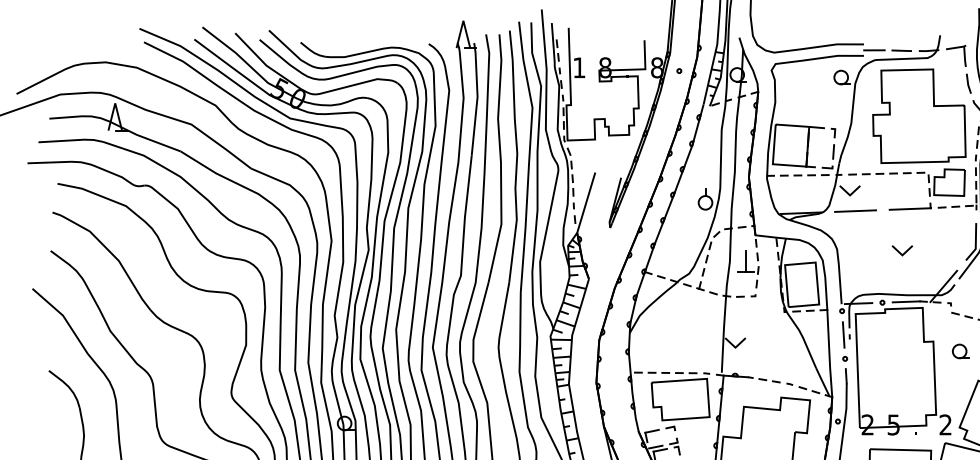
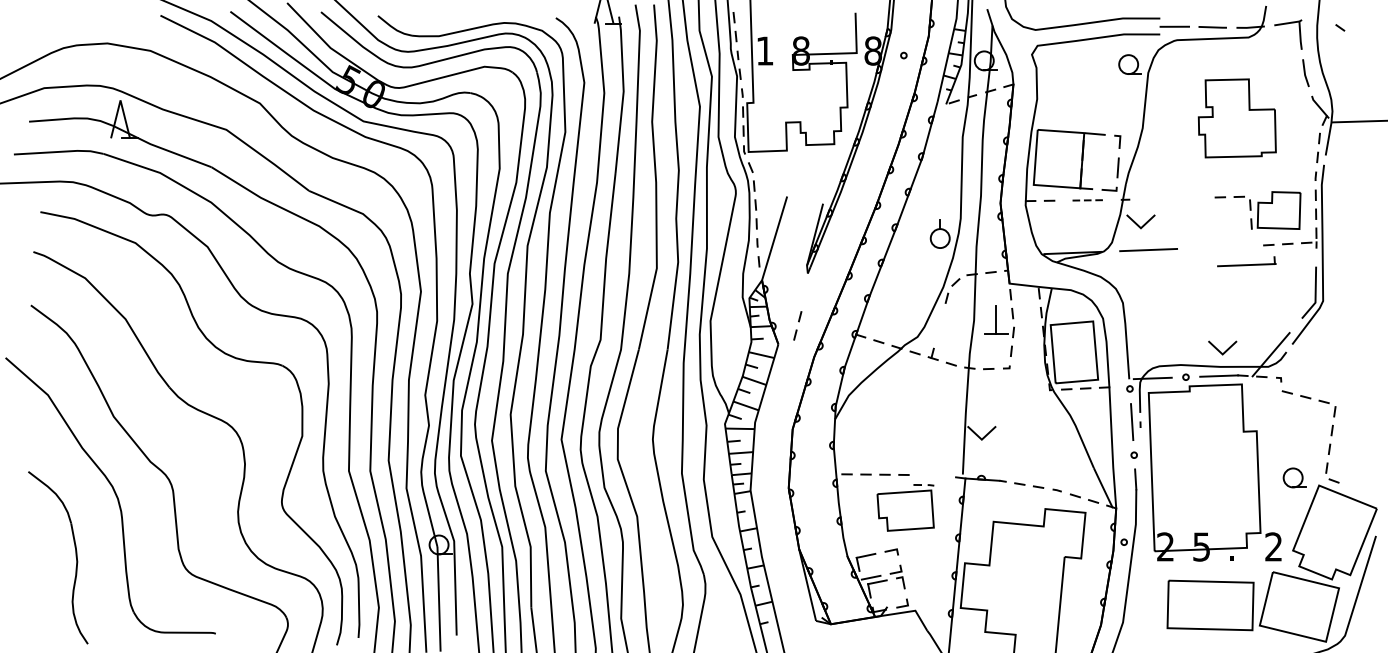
part: (919, 116) -> (1237, 118), size x0.6
part: (872, 173) -> (1172, 198), removed
part: (811, 175) -> (1087, 200), size x0.6
part: (910, 206) -> (1246, 261), moved
line: (900, 252) -> (1219, 350), moved
part: (704, 265) -> (797, 325), moved
part: (960, 351) -> (1294, 477), moved
part: (680, 396) -> (905, 507), size x0.7

